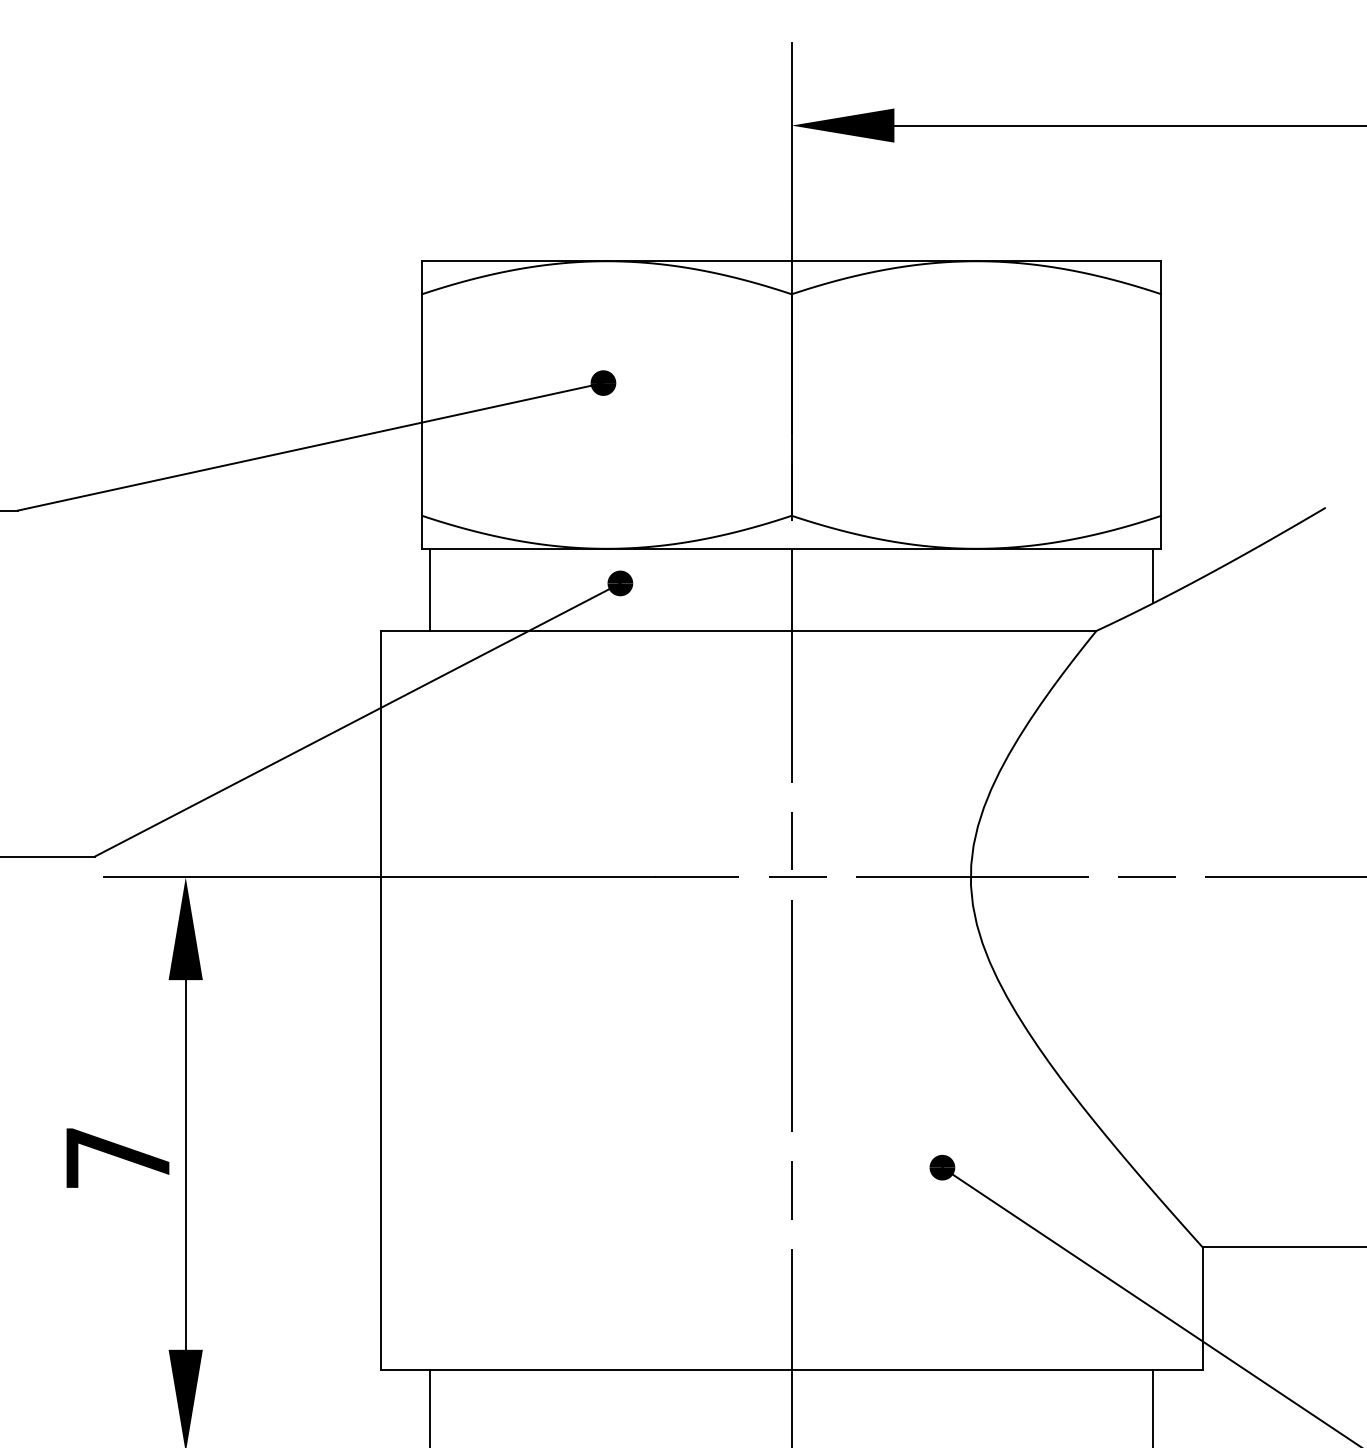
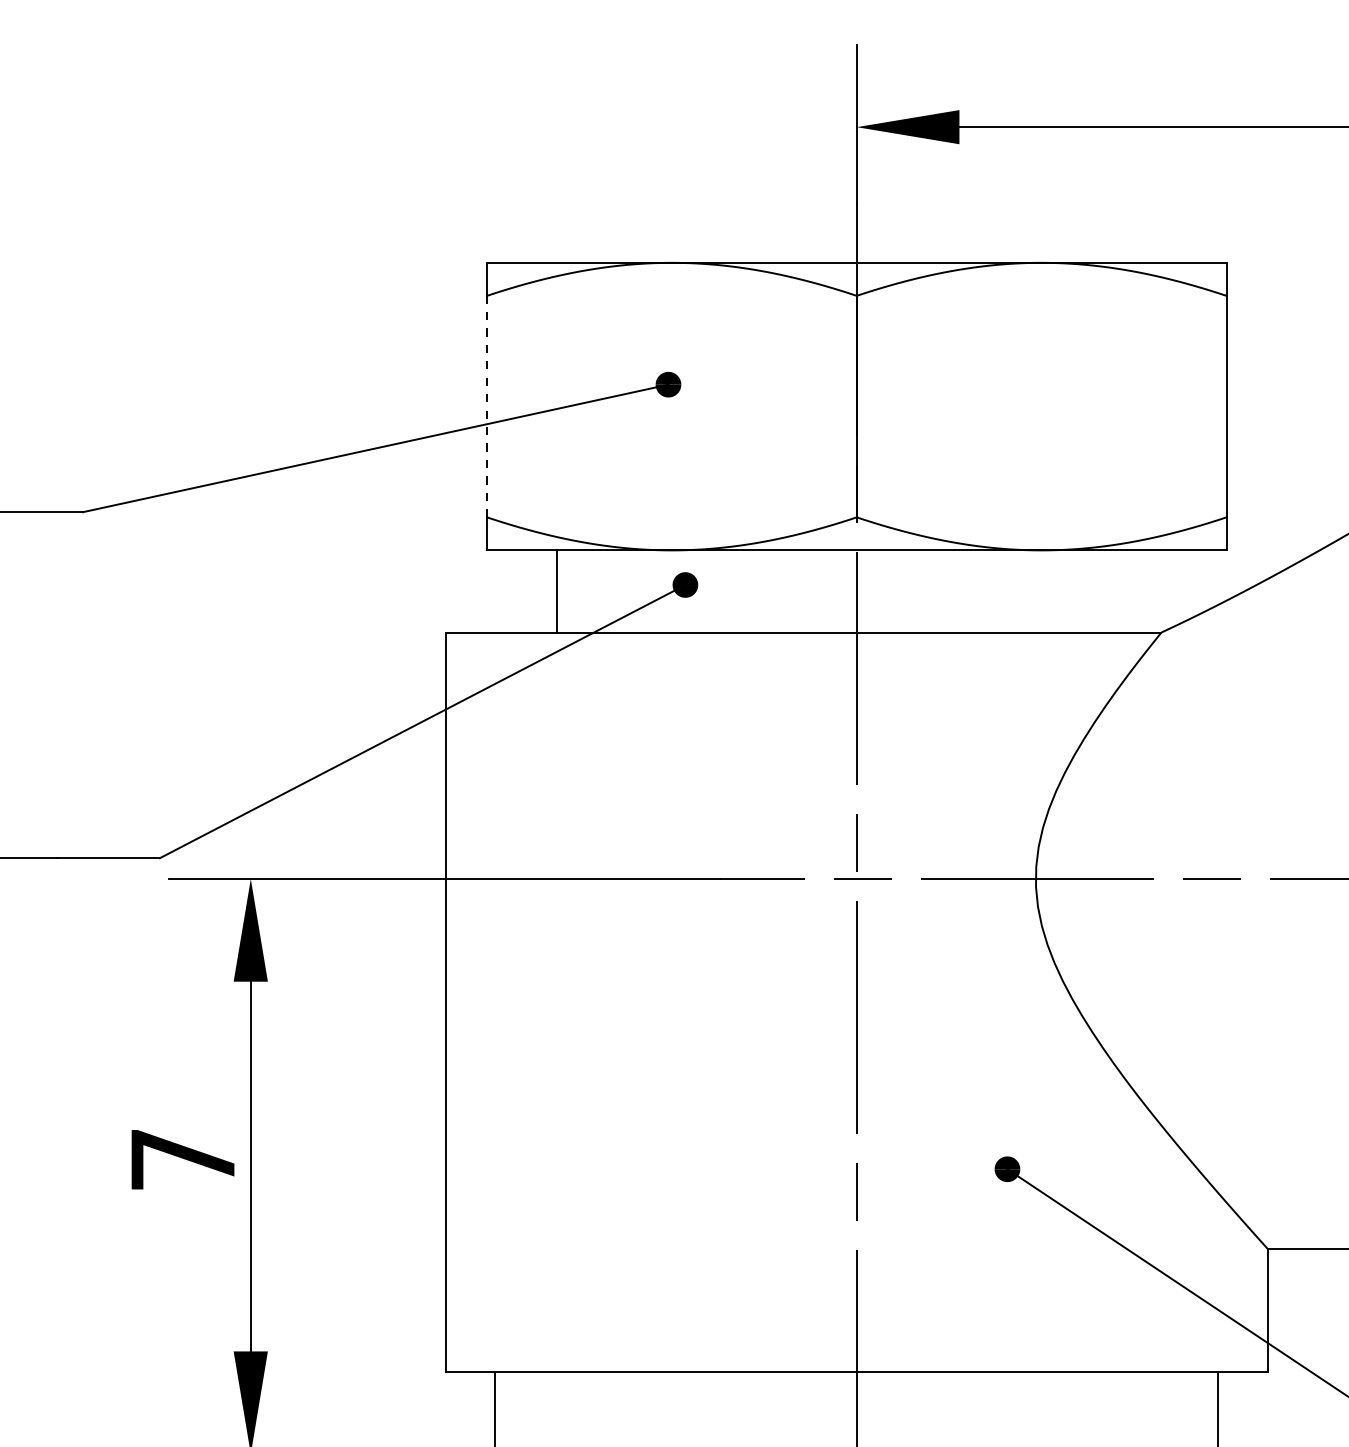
line: (422, 405) -> (487, 407), solid -> dashed
line: (1153, 575) -> (1218, 577), removed
line: (430, 589) -> (557, 591), moved

